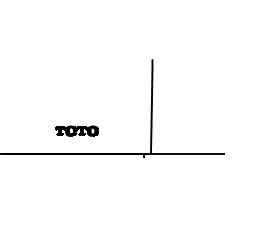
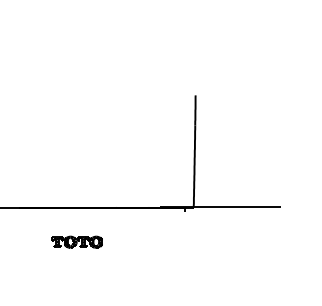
part: (76, 130) -> (76, 241), moved

